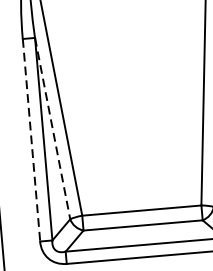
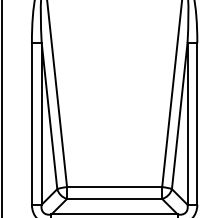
line: (52, 129) -> (49, 116), dashed -> solid
line: (30, 139) -> (31, 123), dashed -> solid

